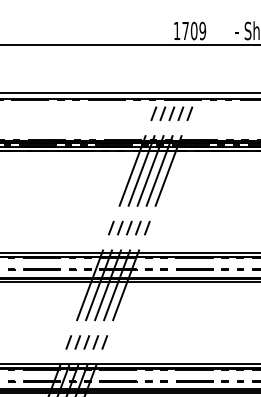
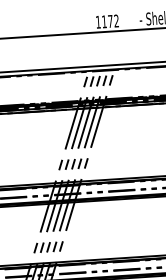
text: (194, 30) -> (110, 21), 1709 -> 1172

